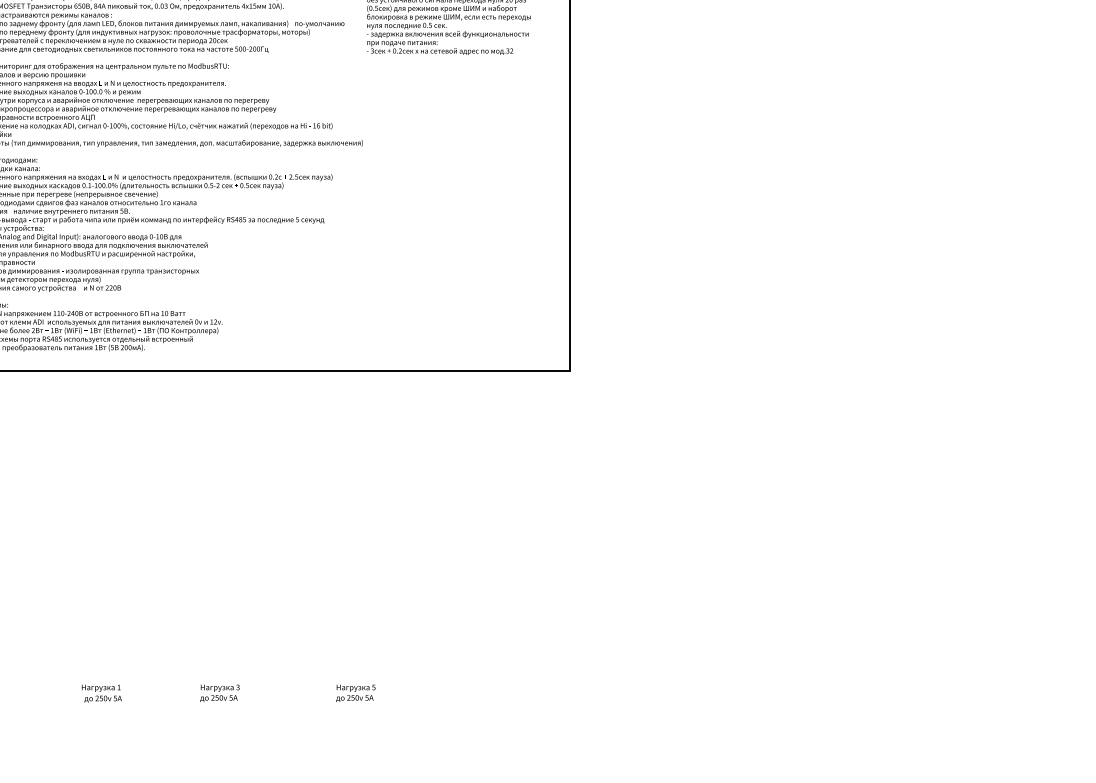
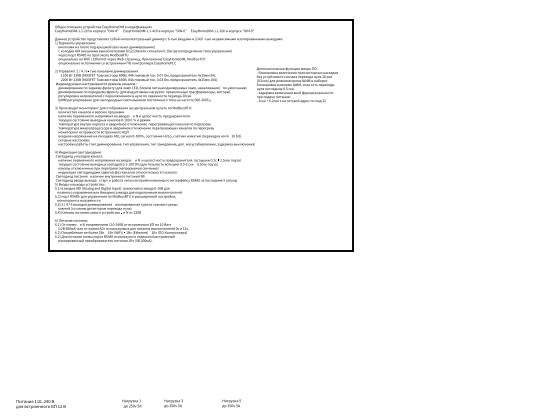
text: (219, 693) -> (173, 403), moved
text: (355, 693) -> (231, 403), moved

